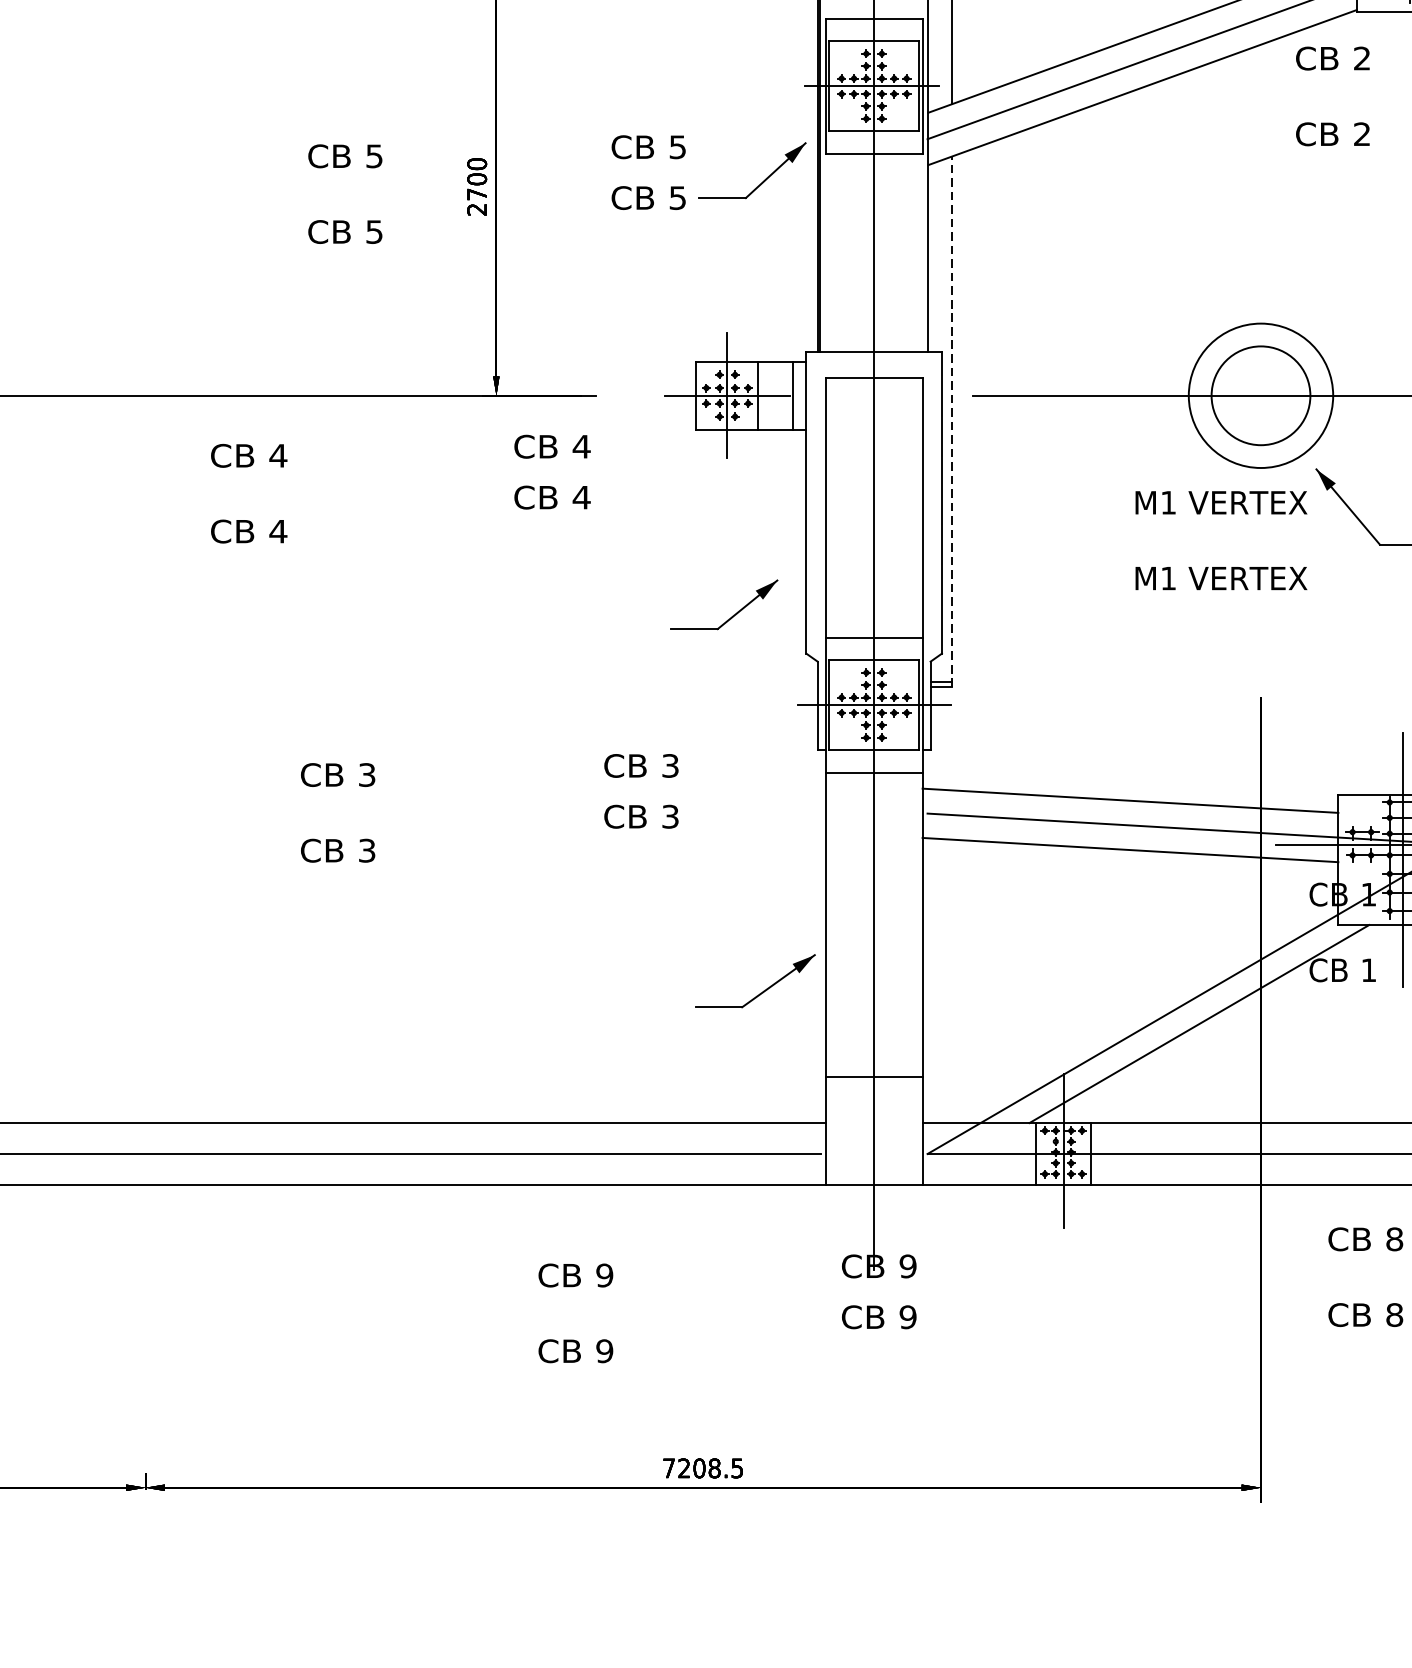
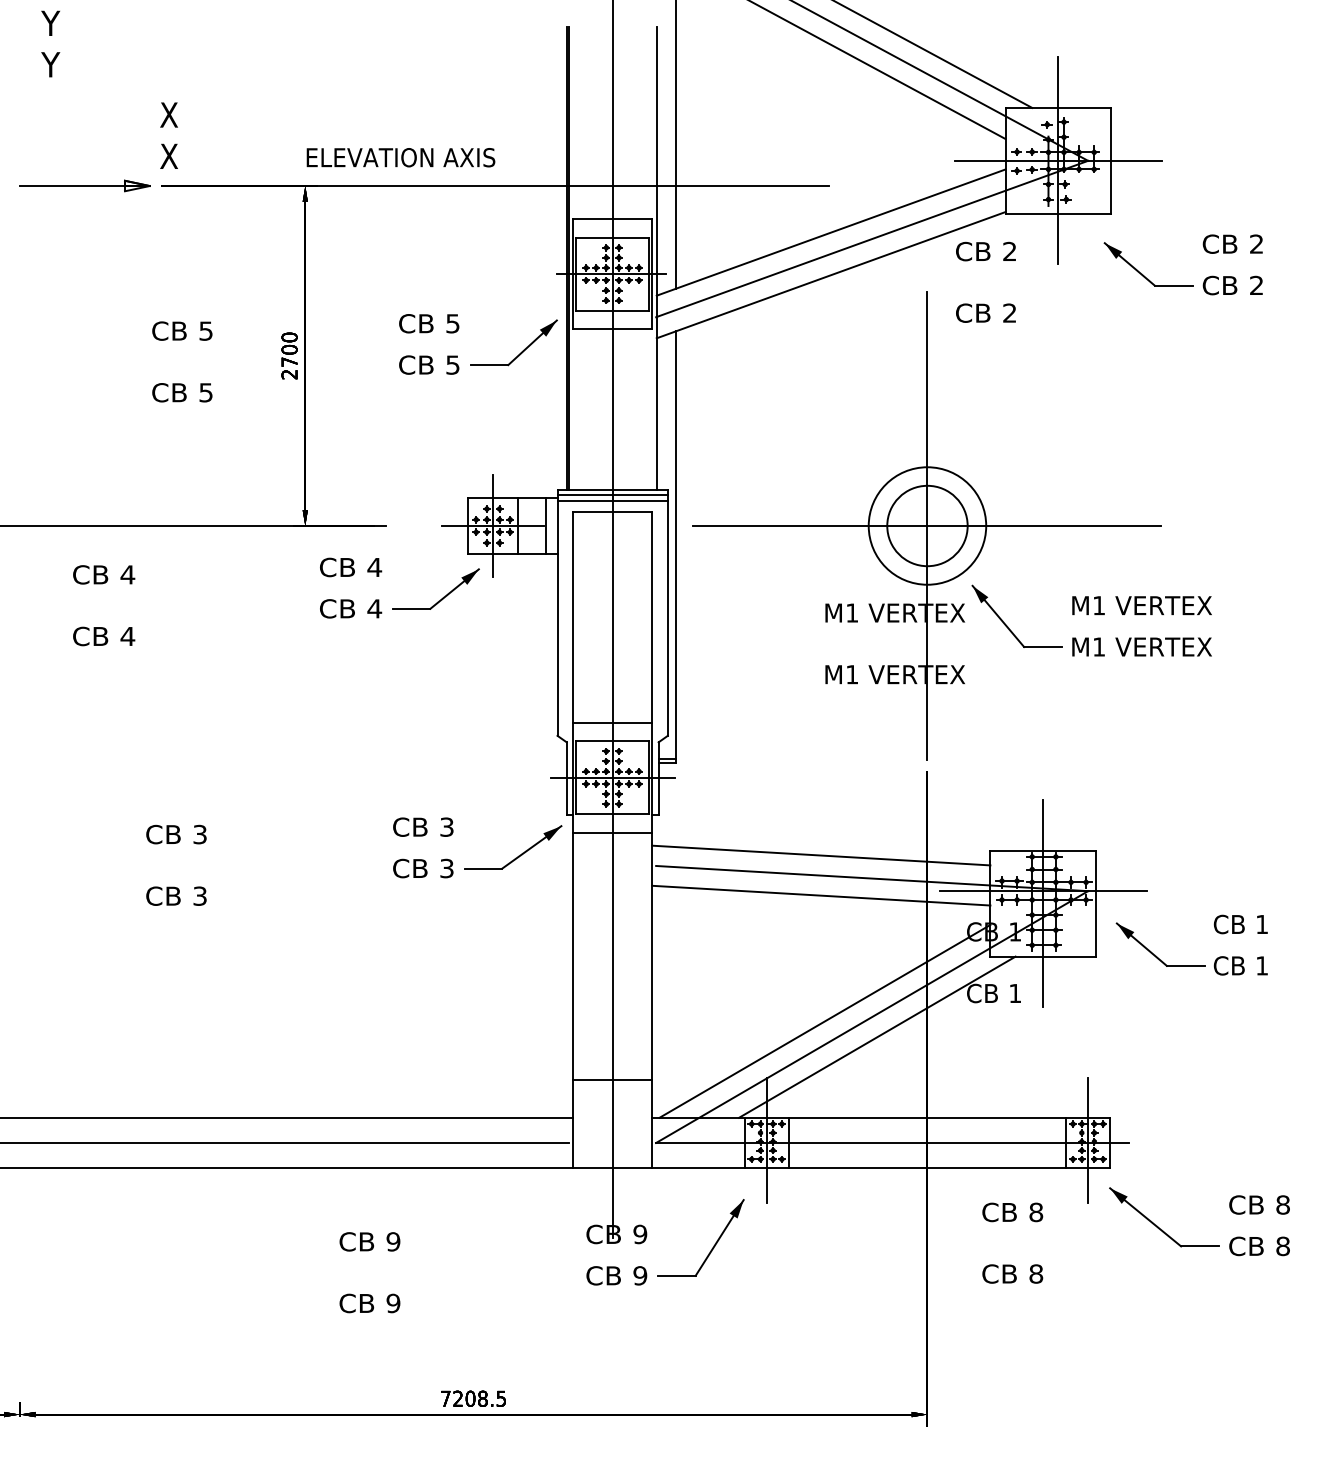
line: (873, 358) -> (612, 495), added
line: (873, 364) -> (612, 500), added
line: (1261, 396) -> (927, 526), added
line: (952, 422) -> (676, 547), dashed -> solid
part: (733, 613) -> (443, 596), moved
part: (762, 991) -> (518, 855), moved
line: (1134, 1003) -> (824, 1020), added
part: (998, 1279) -> (713, 1245), added

